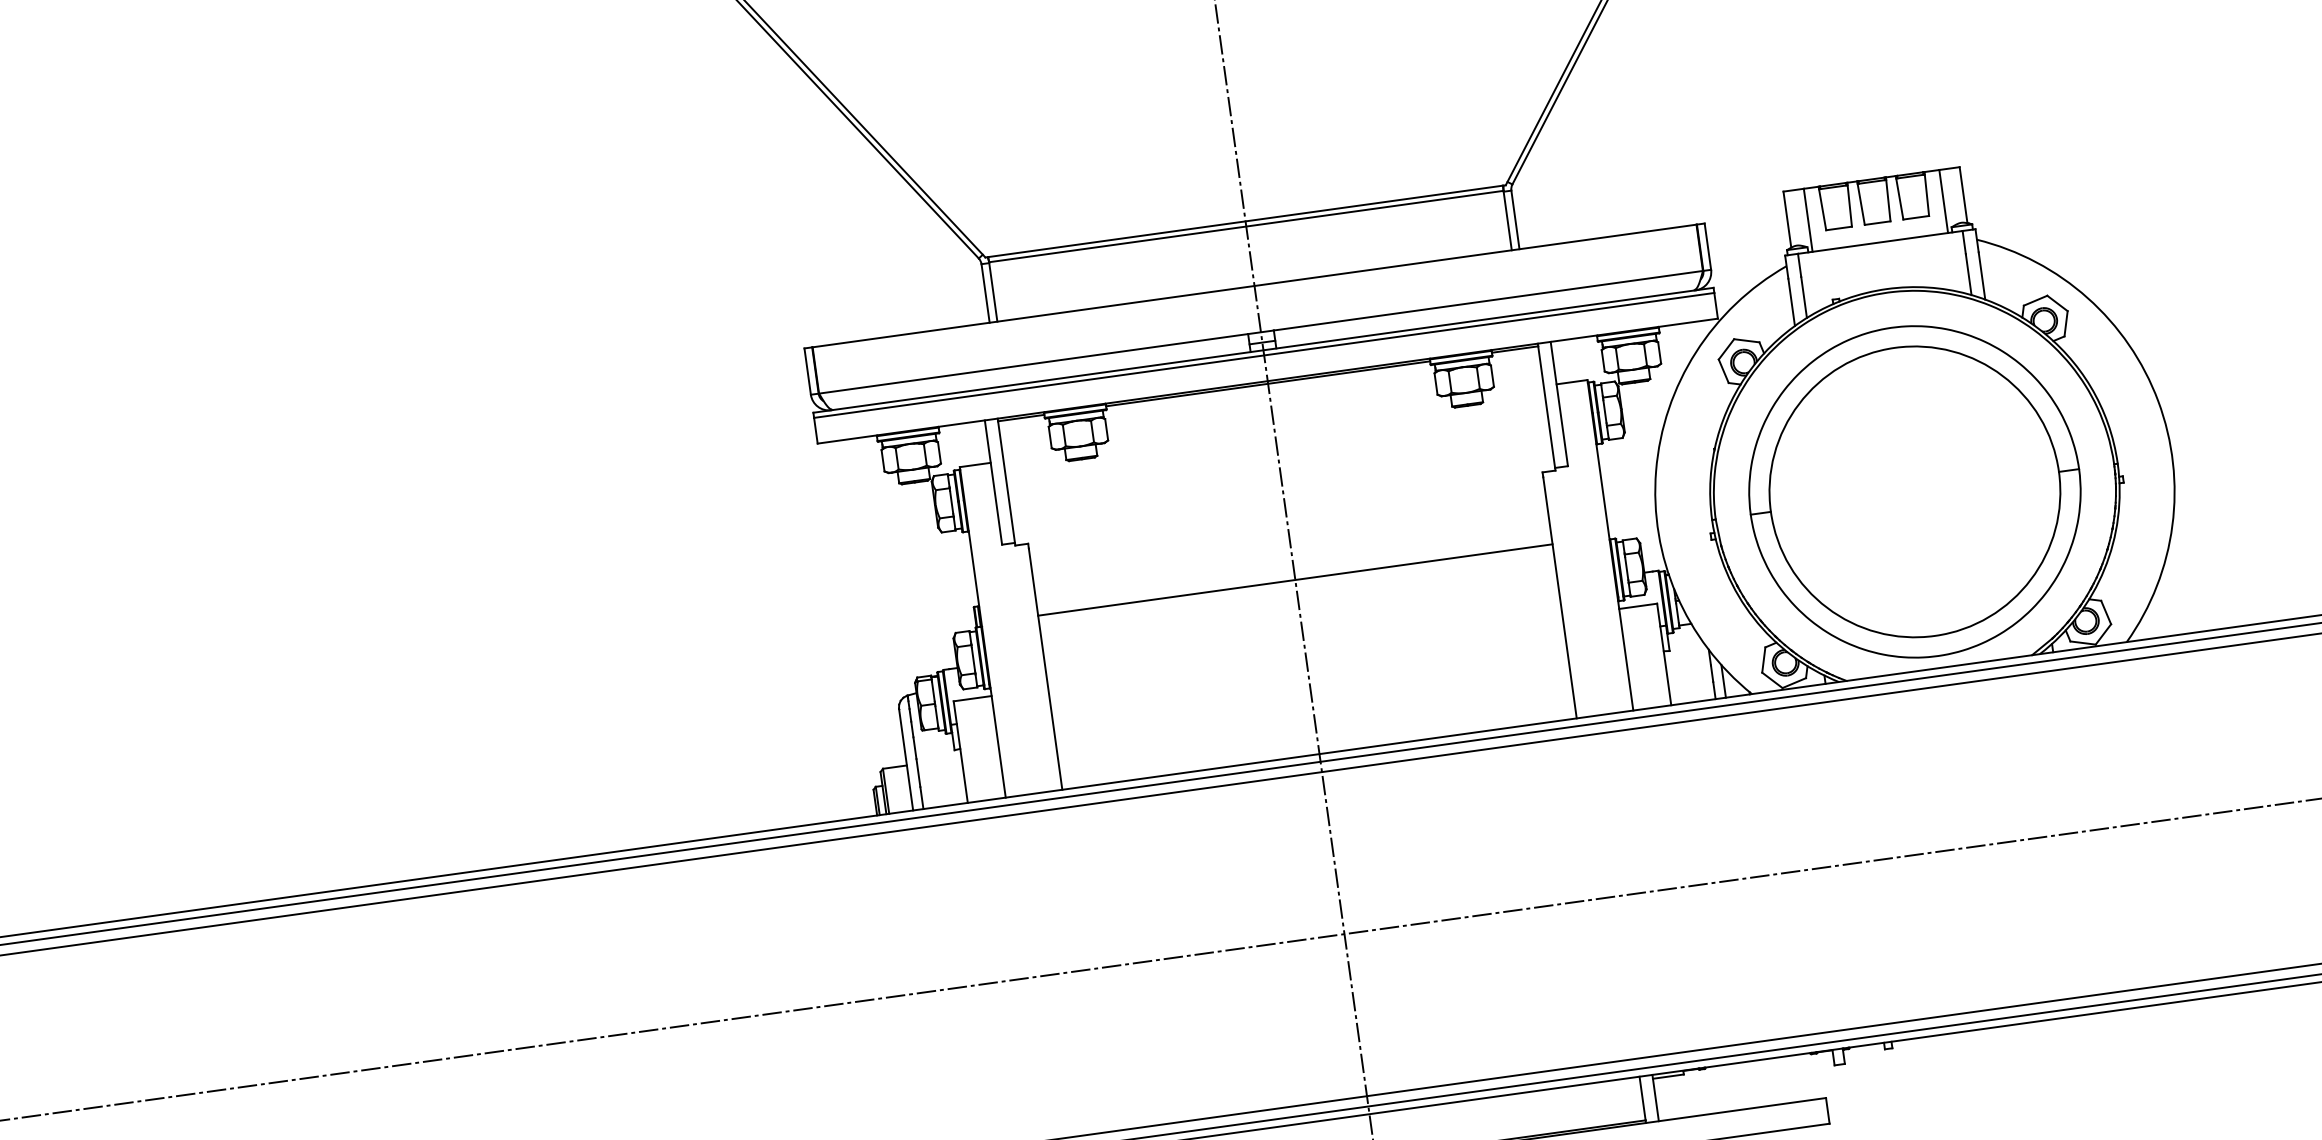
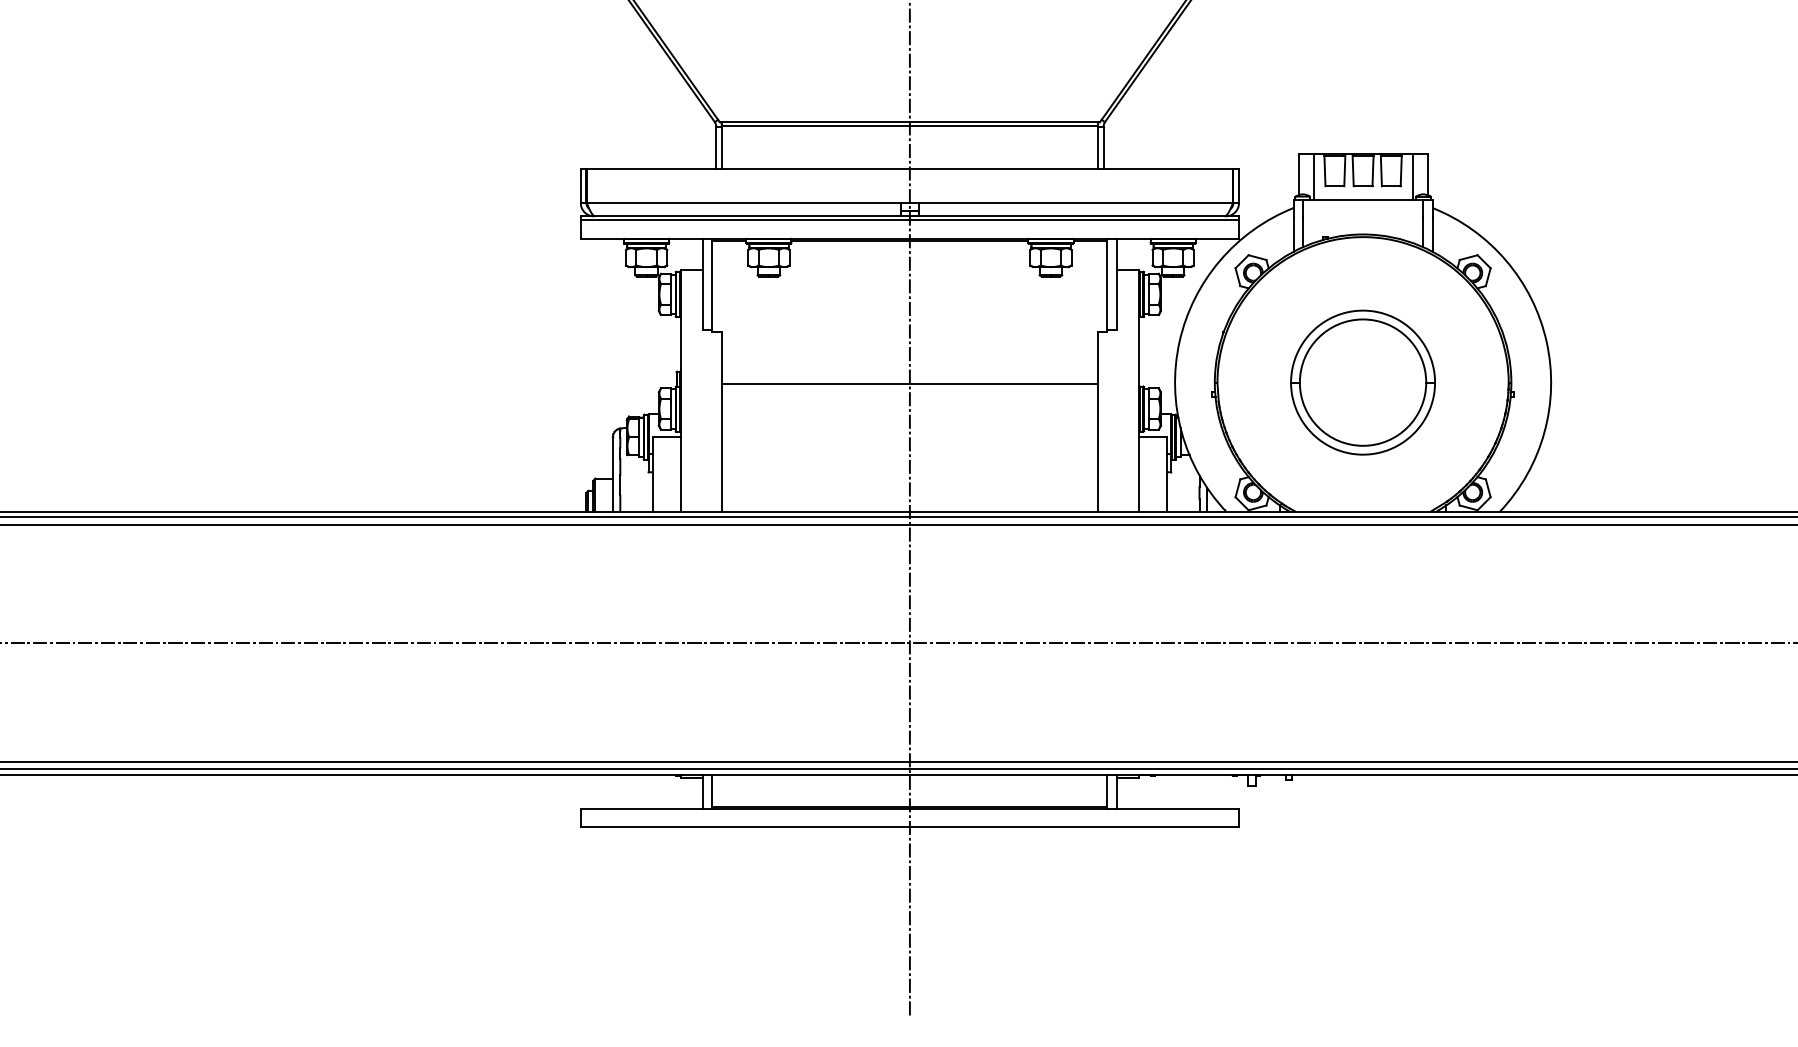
part: (1914, 491) -> (1362, 382), size x0.6

